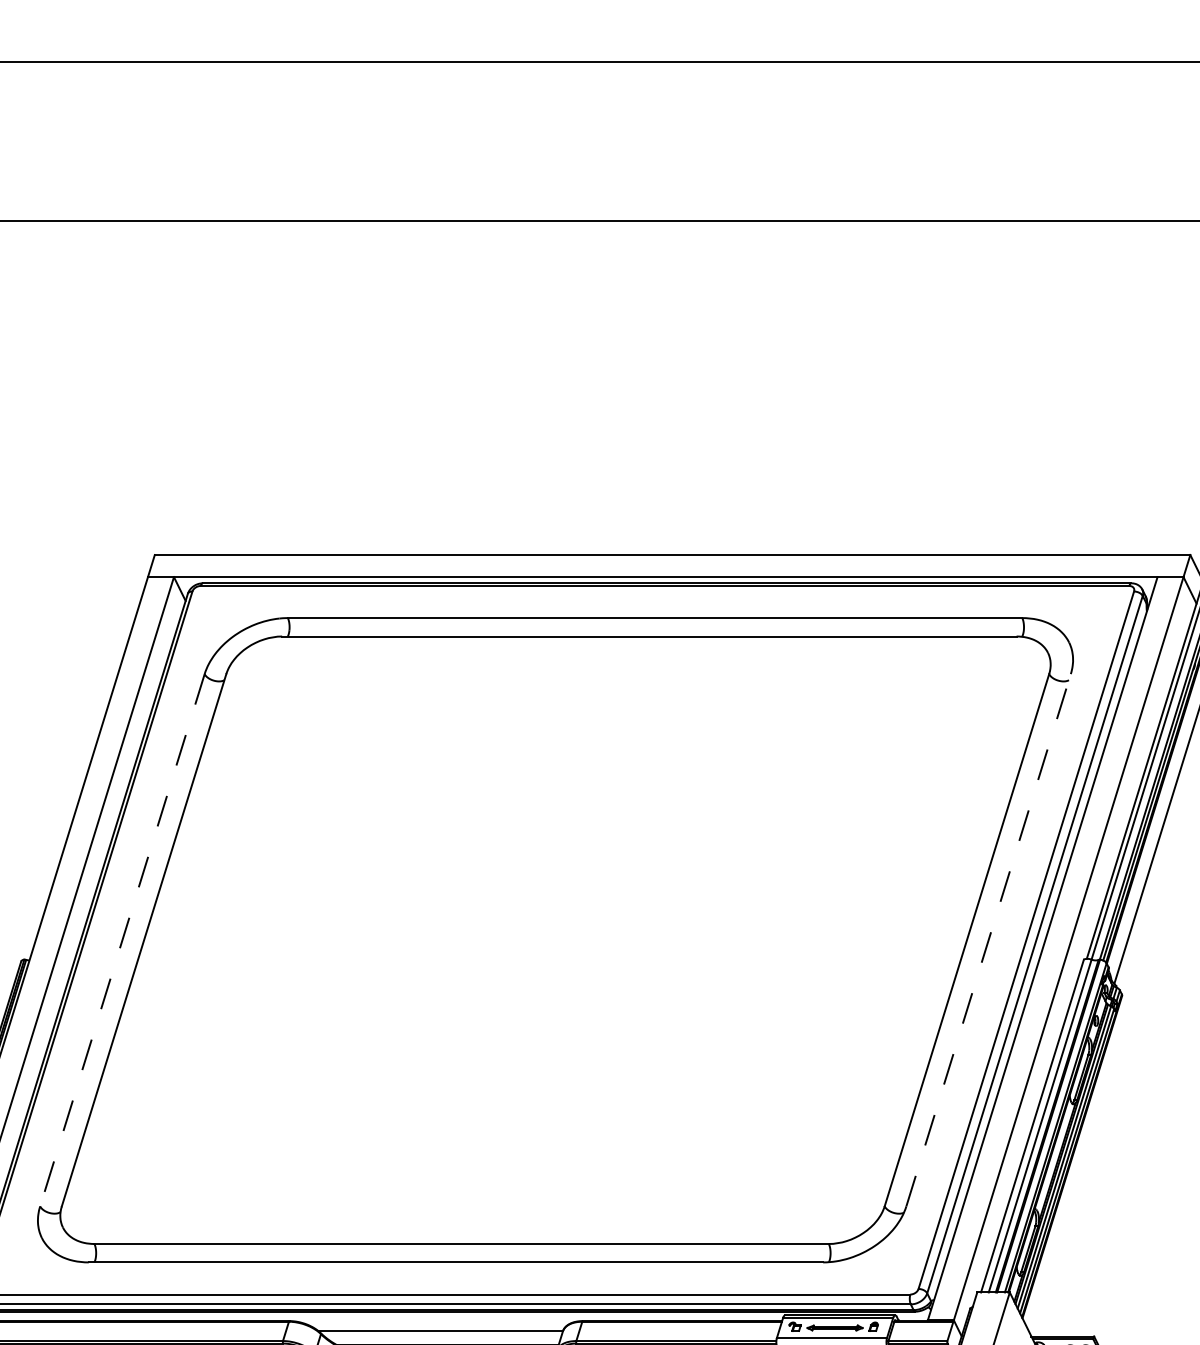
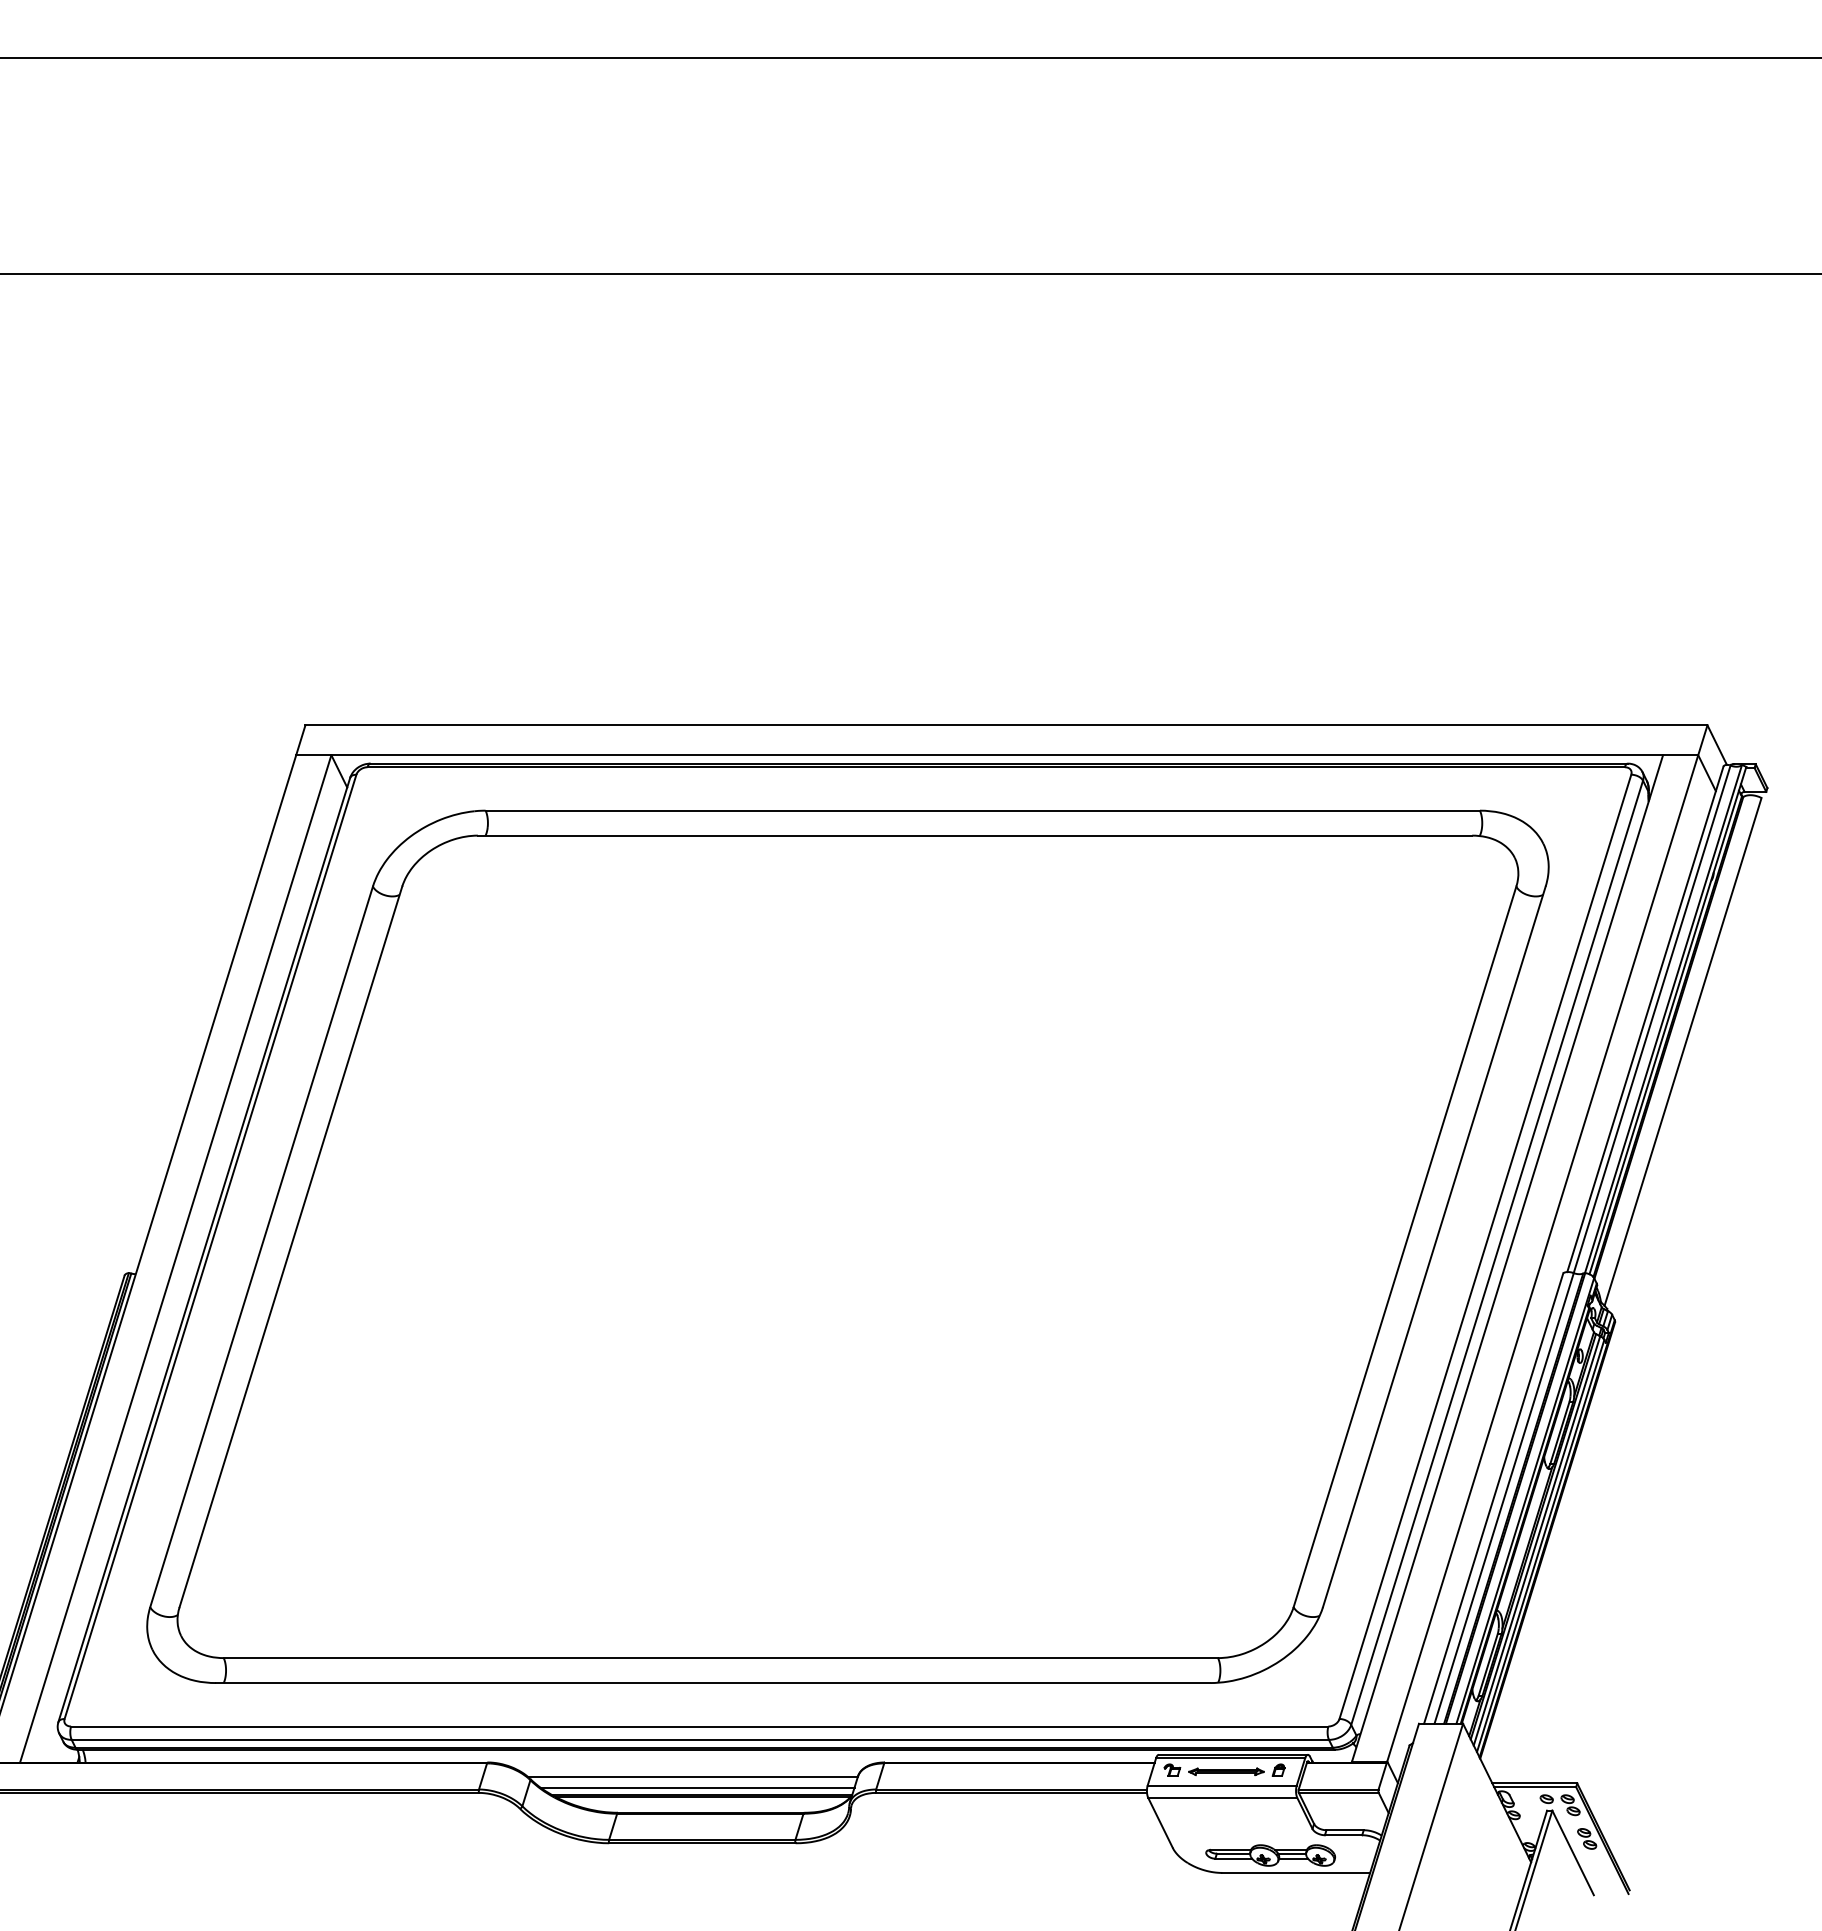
line: (988, 939) -> (1434, 1246), dashed -> solid
line: (122, 940) -> (261, 1247), dashed -> solid
line: (444, 1339) -> (697, 1787), added

